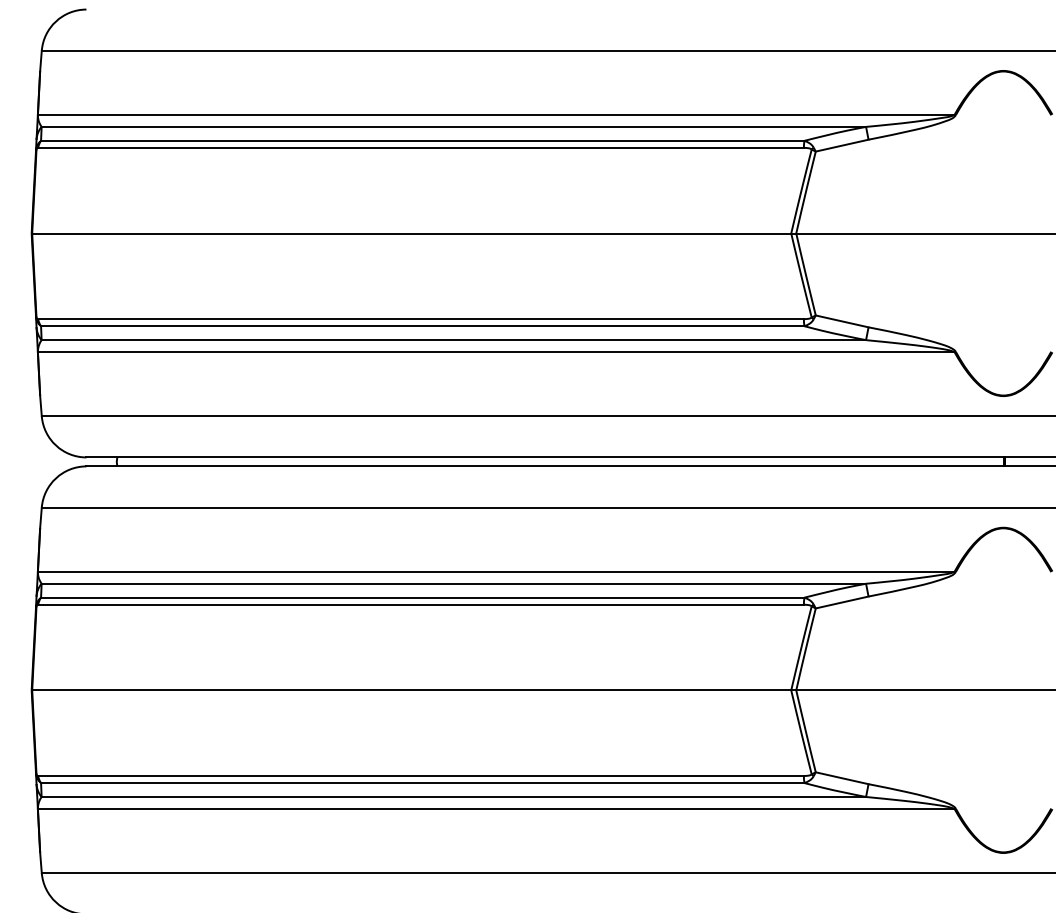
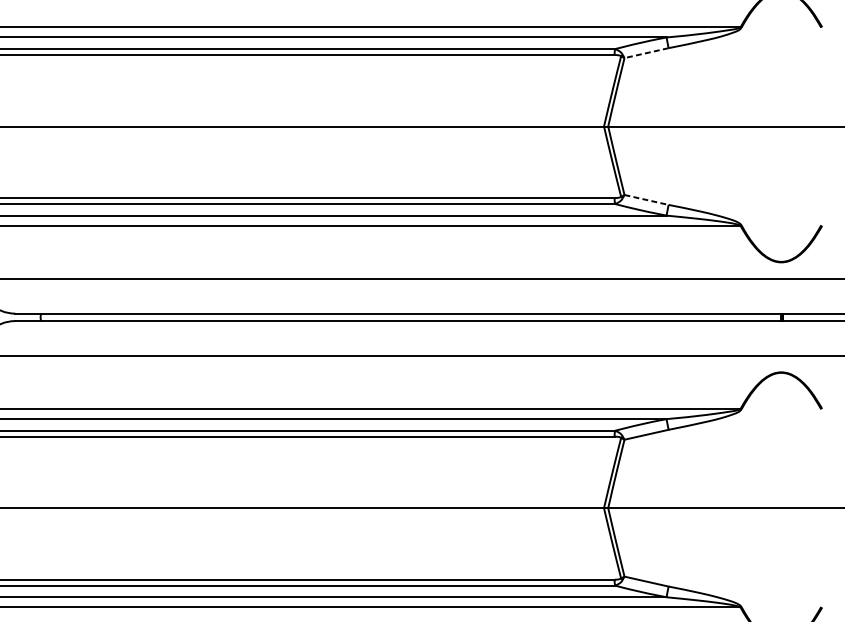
line: (841, 145) -> (646, 53), solid -> dashed
line: (842, 321) -> (646, 200), solid -> dashed

